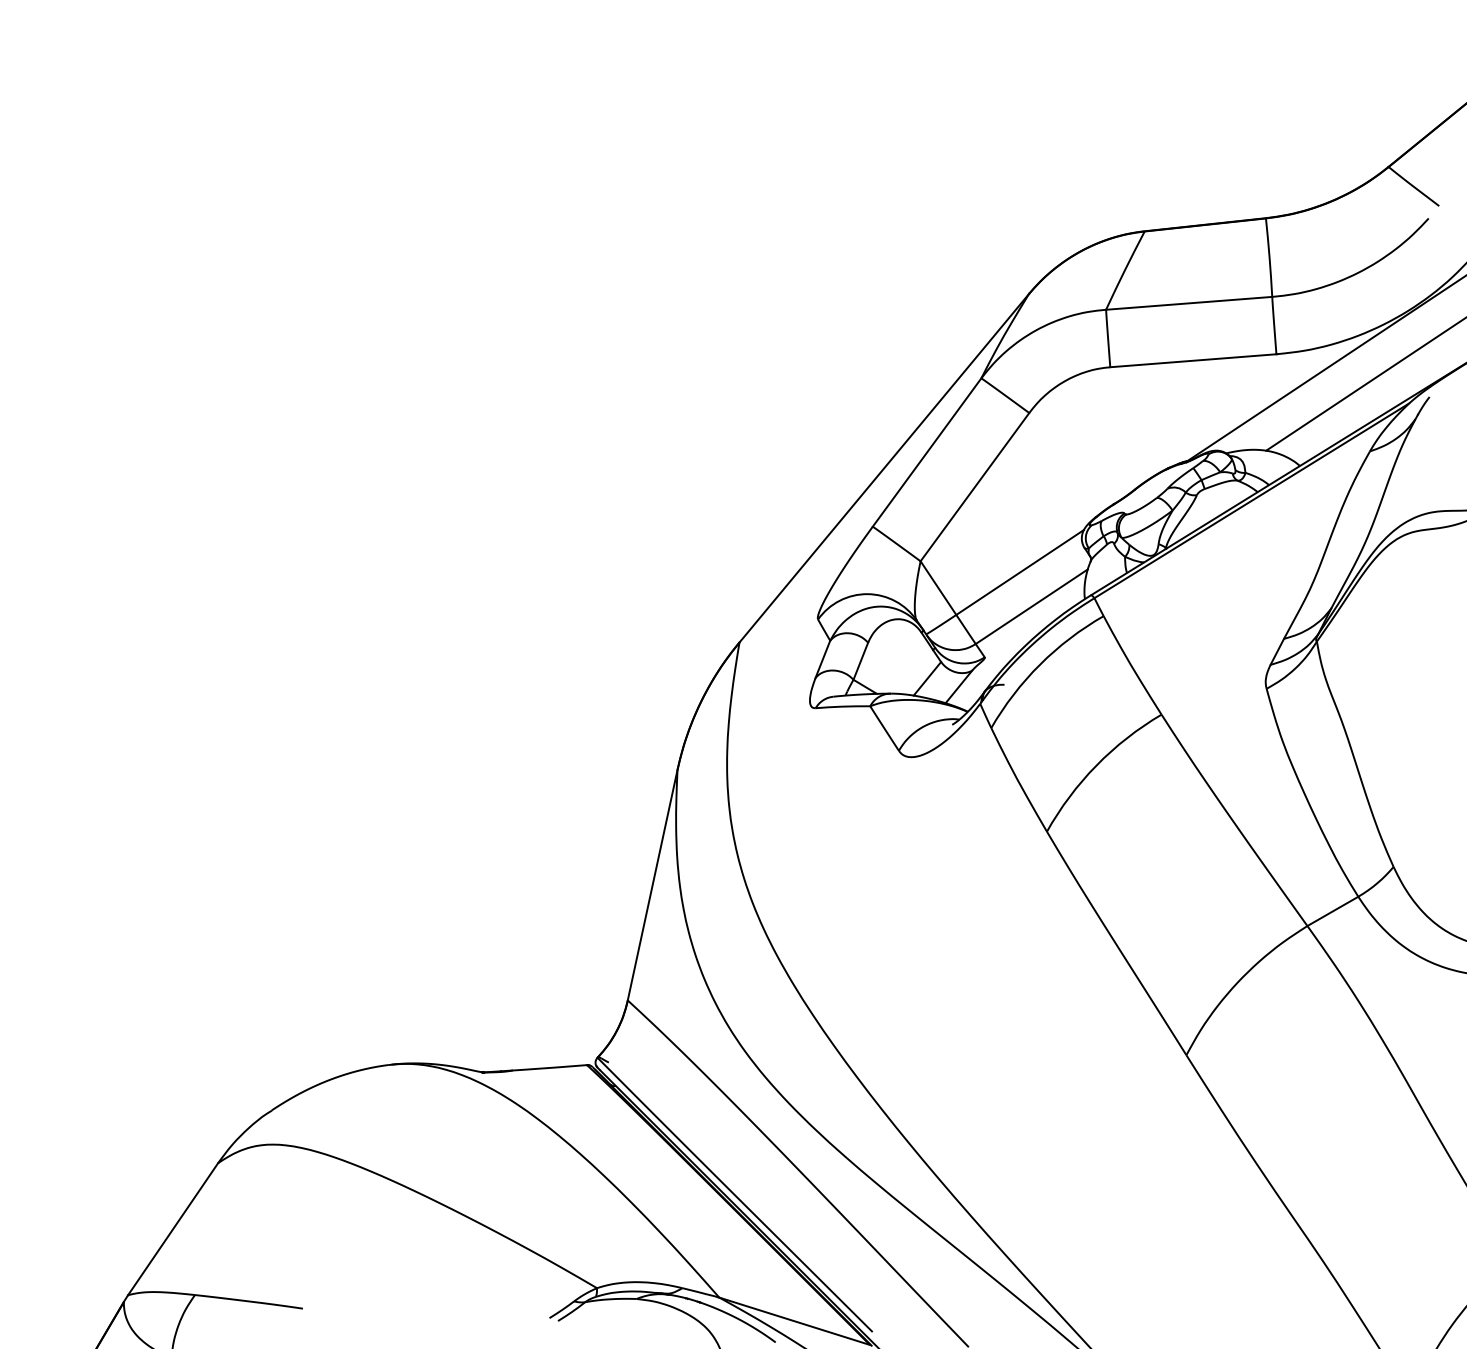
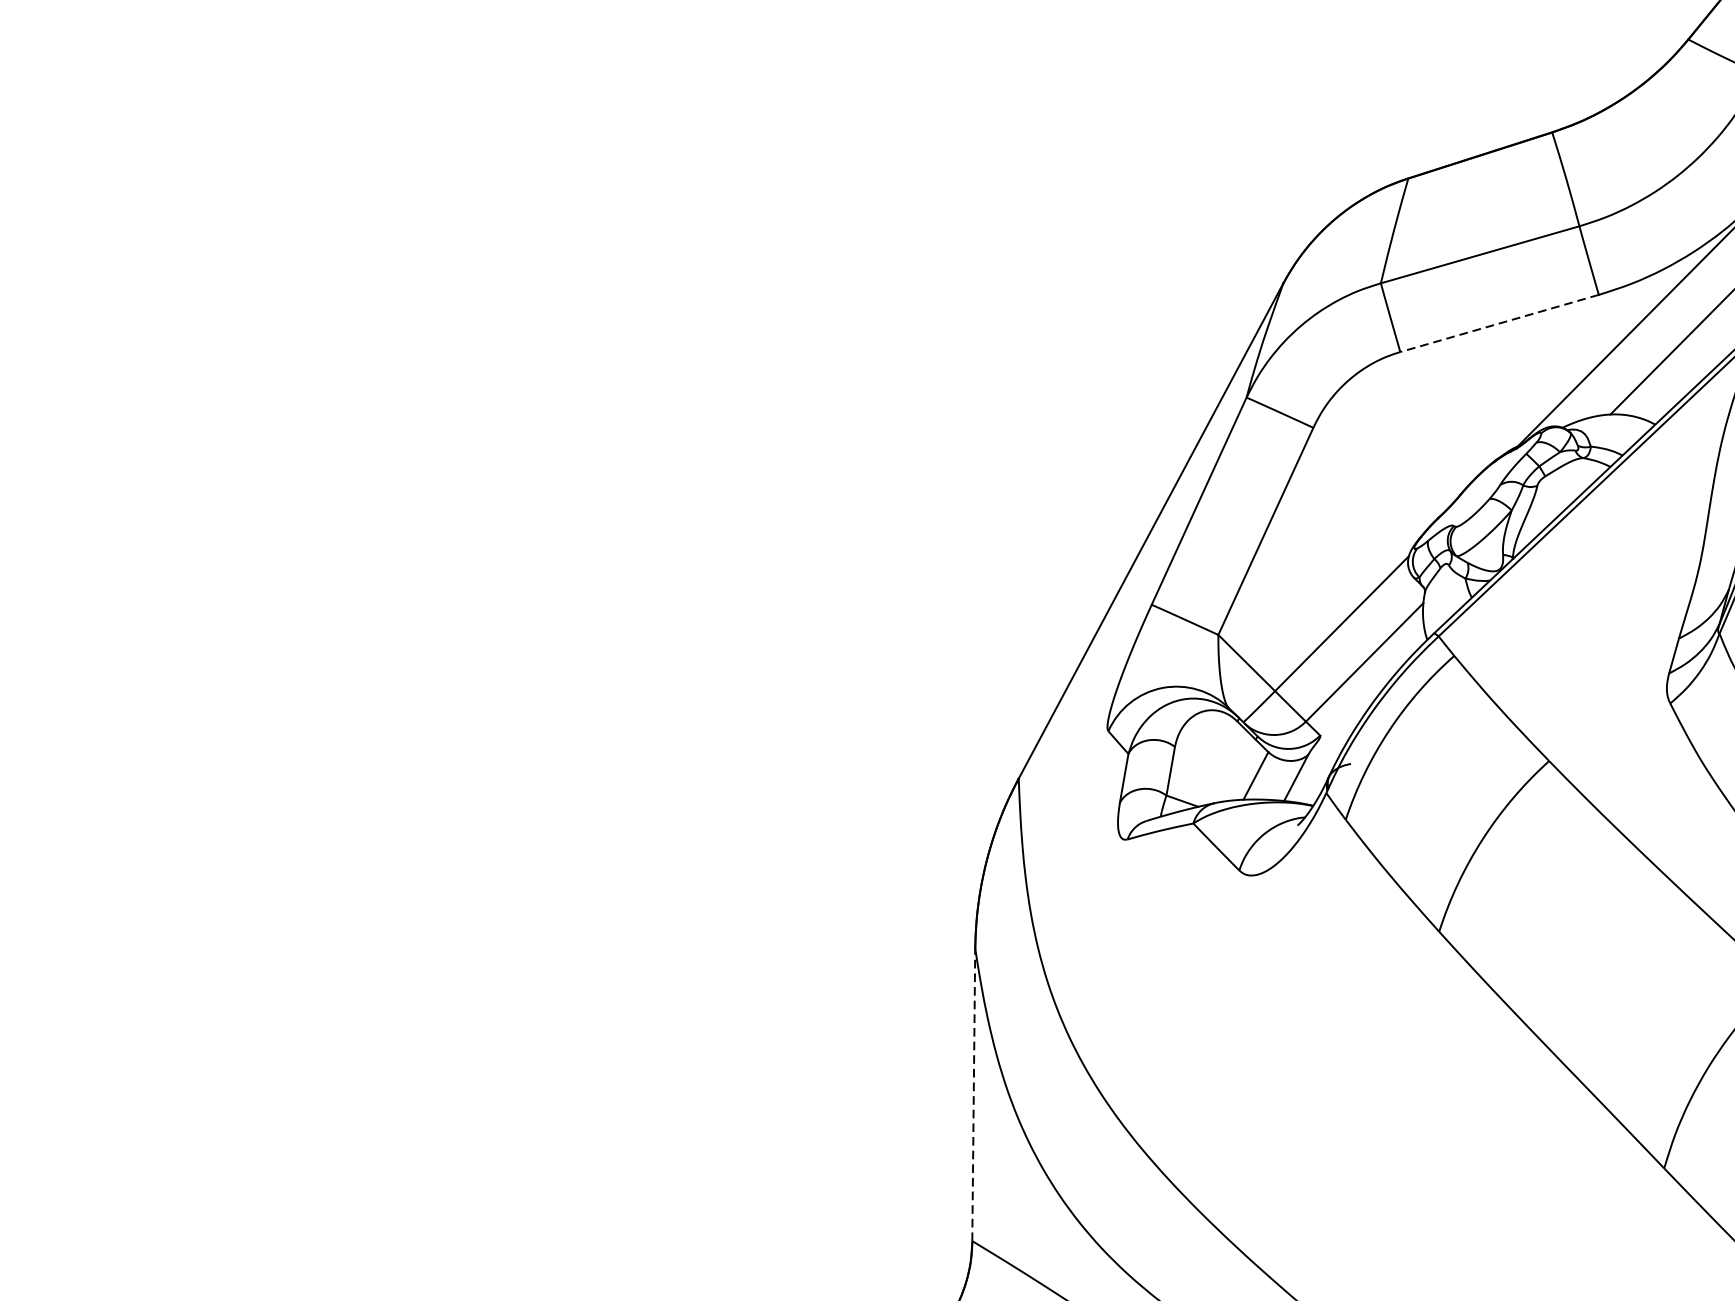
line: (1192, 360) -> (1498, 323), solid -> dashed
line: (652, 885) -> (973, 1095), solid -> dashed

